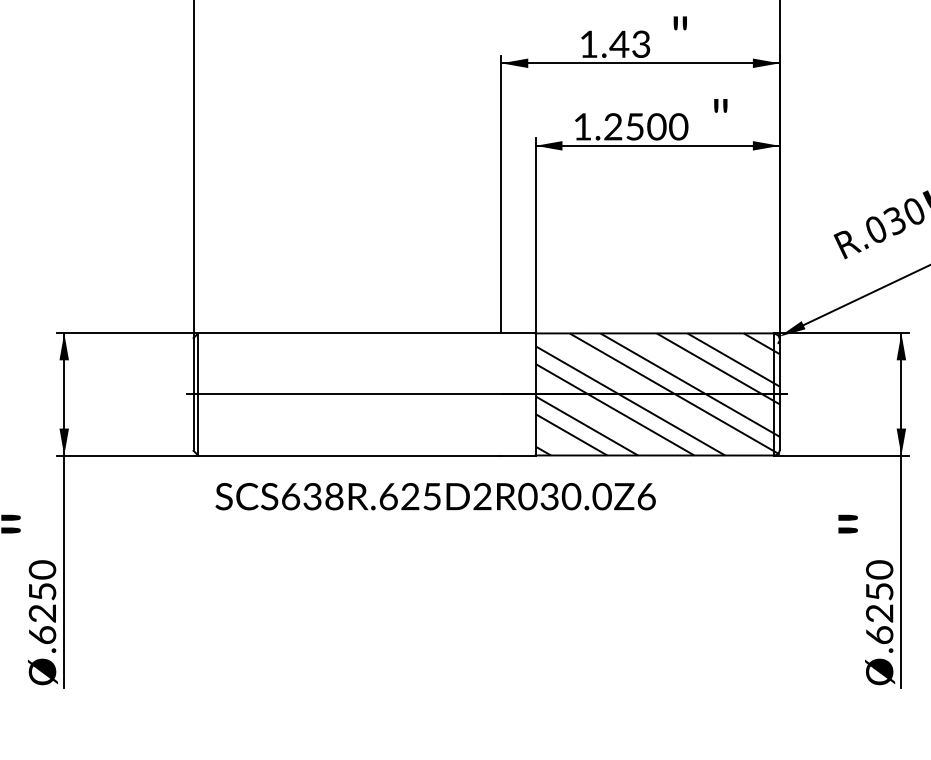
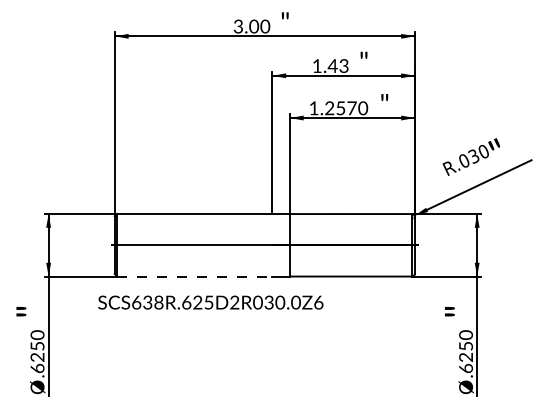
text: (655, 127) -> (351, 108), 1.2500 -> 1.2570
hatch: (655, 394) -> (351, 245), removed
line: (349, 455) -> (194, 276), solid -> dashed
text: (435, 496) -> (210, 302), moved

